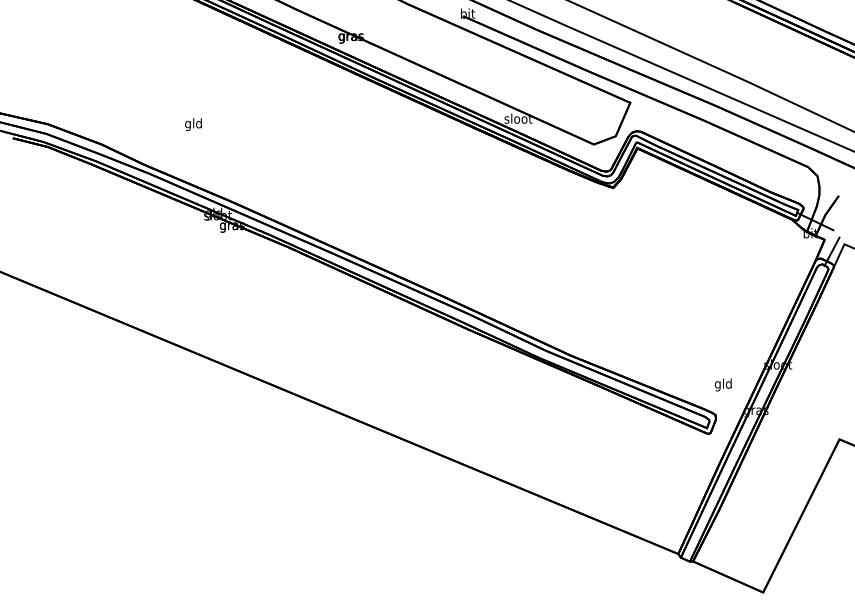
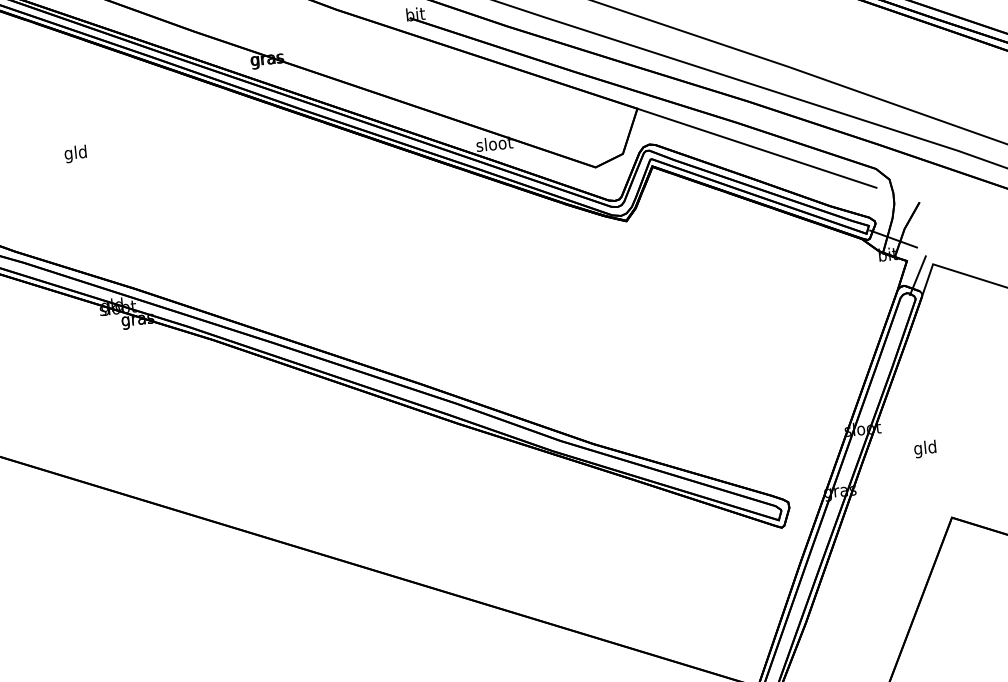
text: (193, 124) -> (75, 153), moved
line: (718, 141) -> (756, 147), added
text: (723, 384) -> (925, 448), moved

